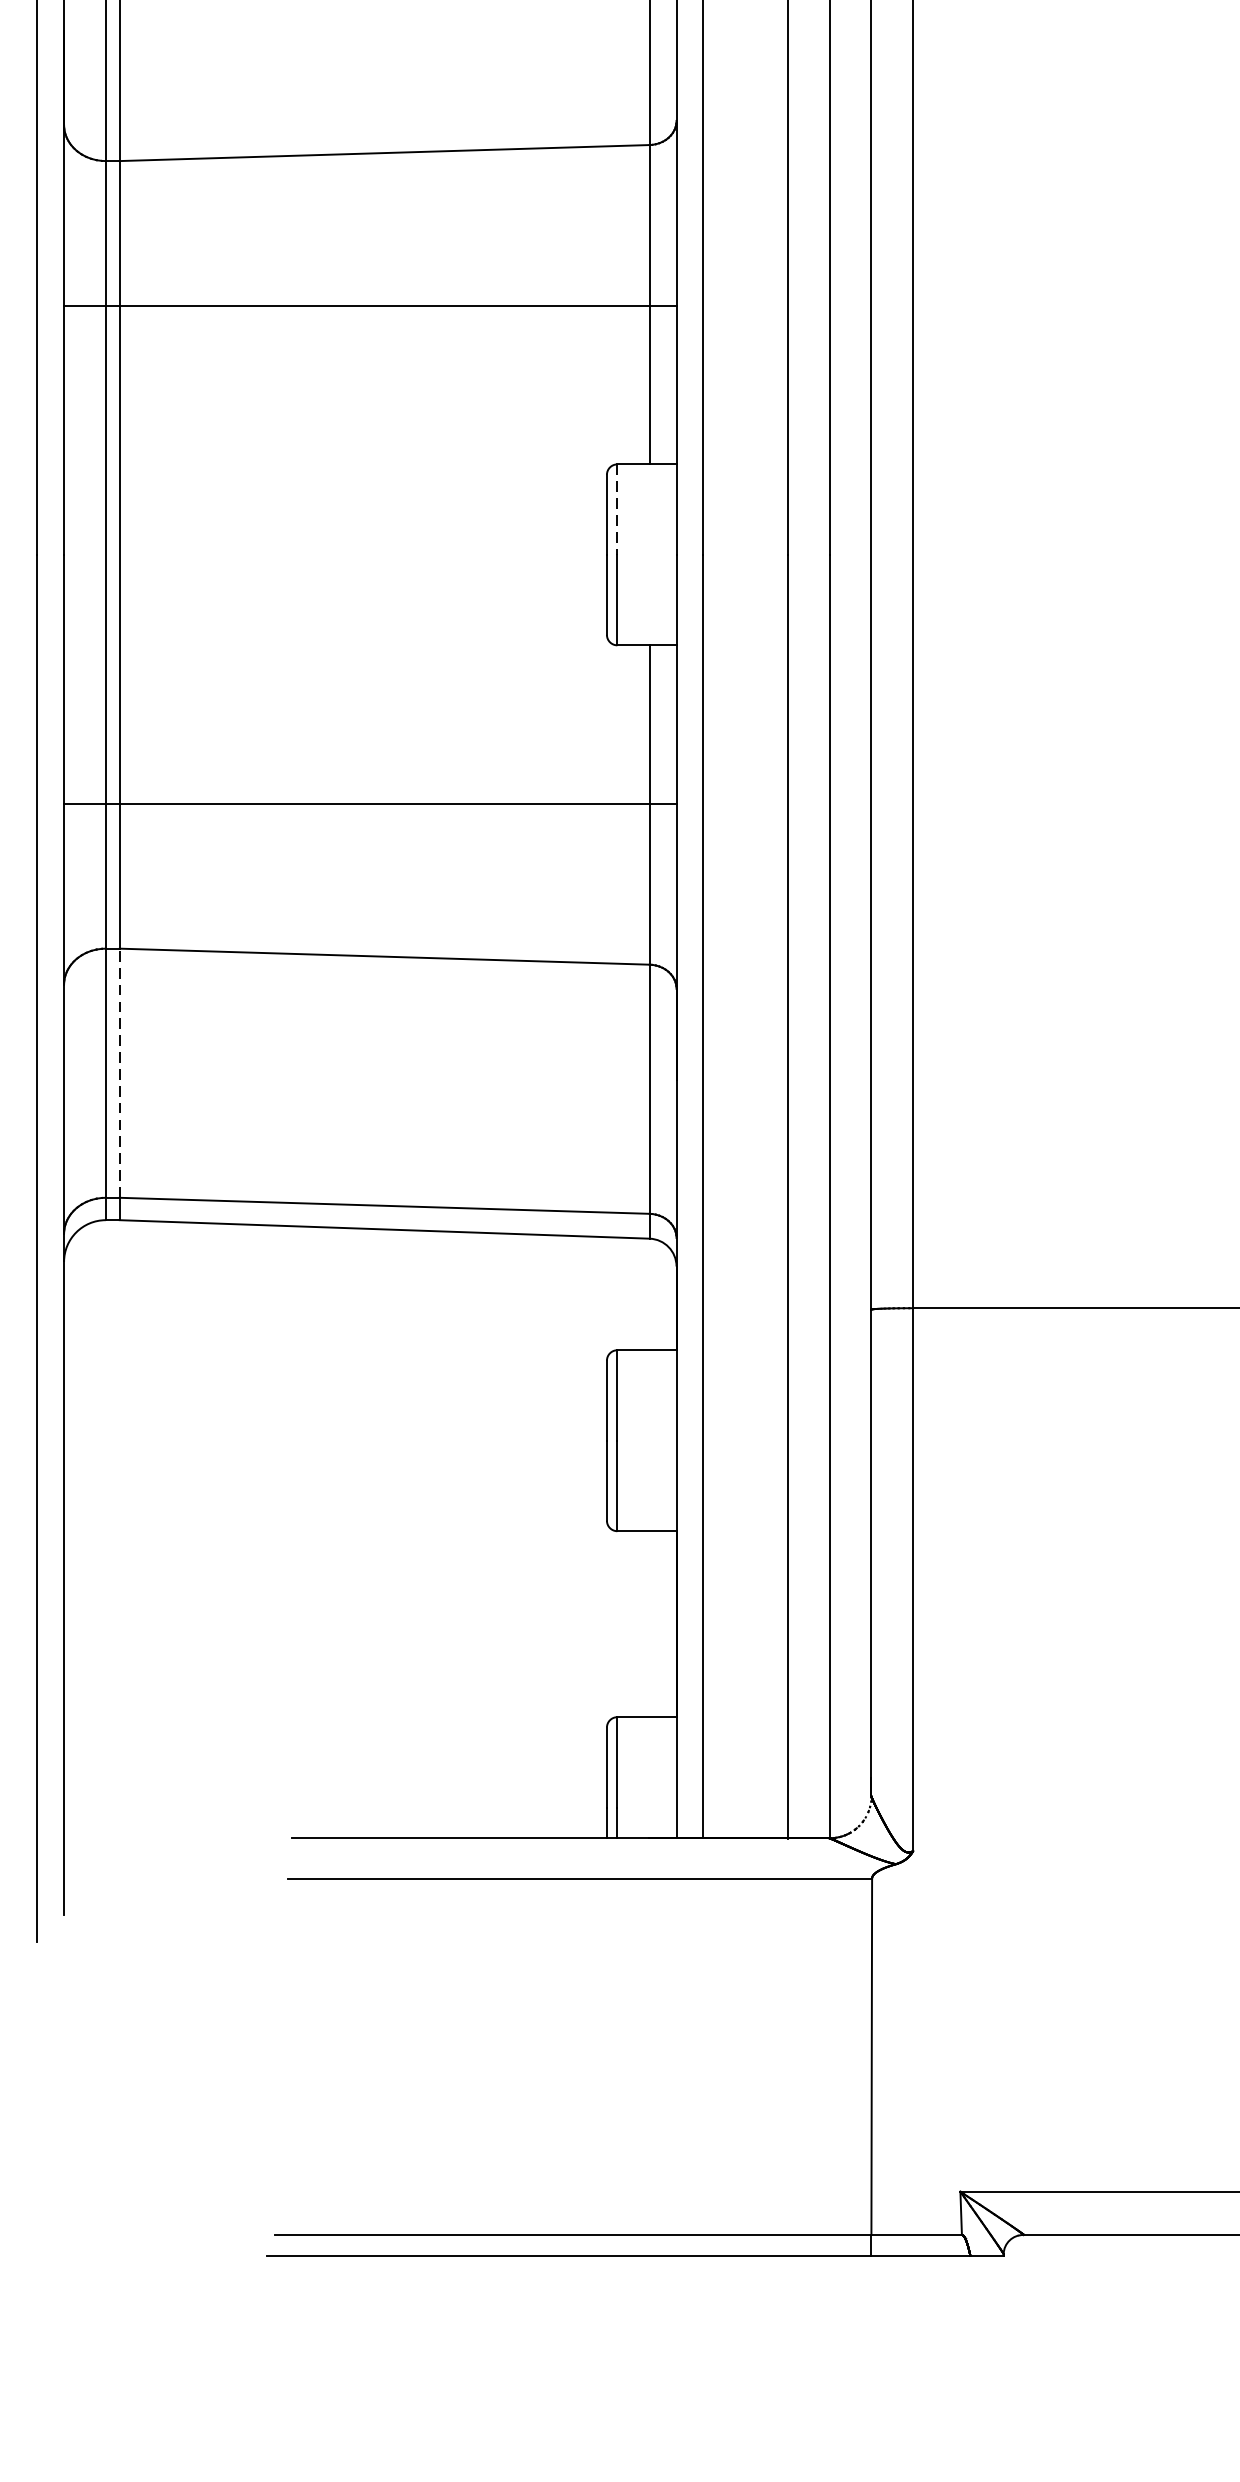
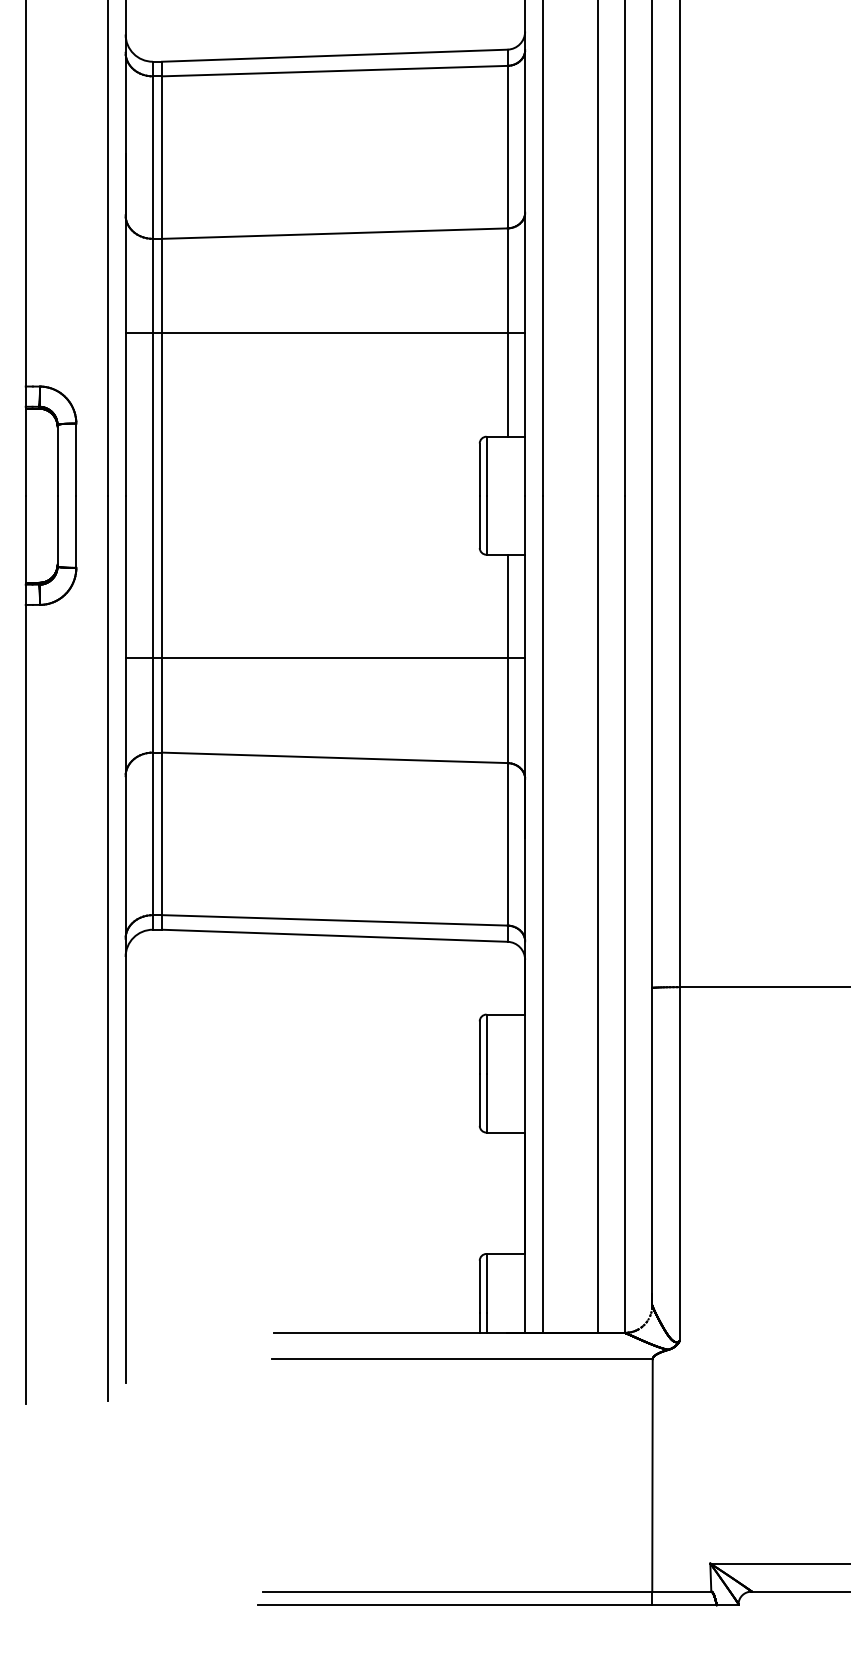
line: (617, 510) -> (486, 466), dashed -> solid
line: (119, 1072) -> (161, 833), dashed -> solid

